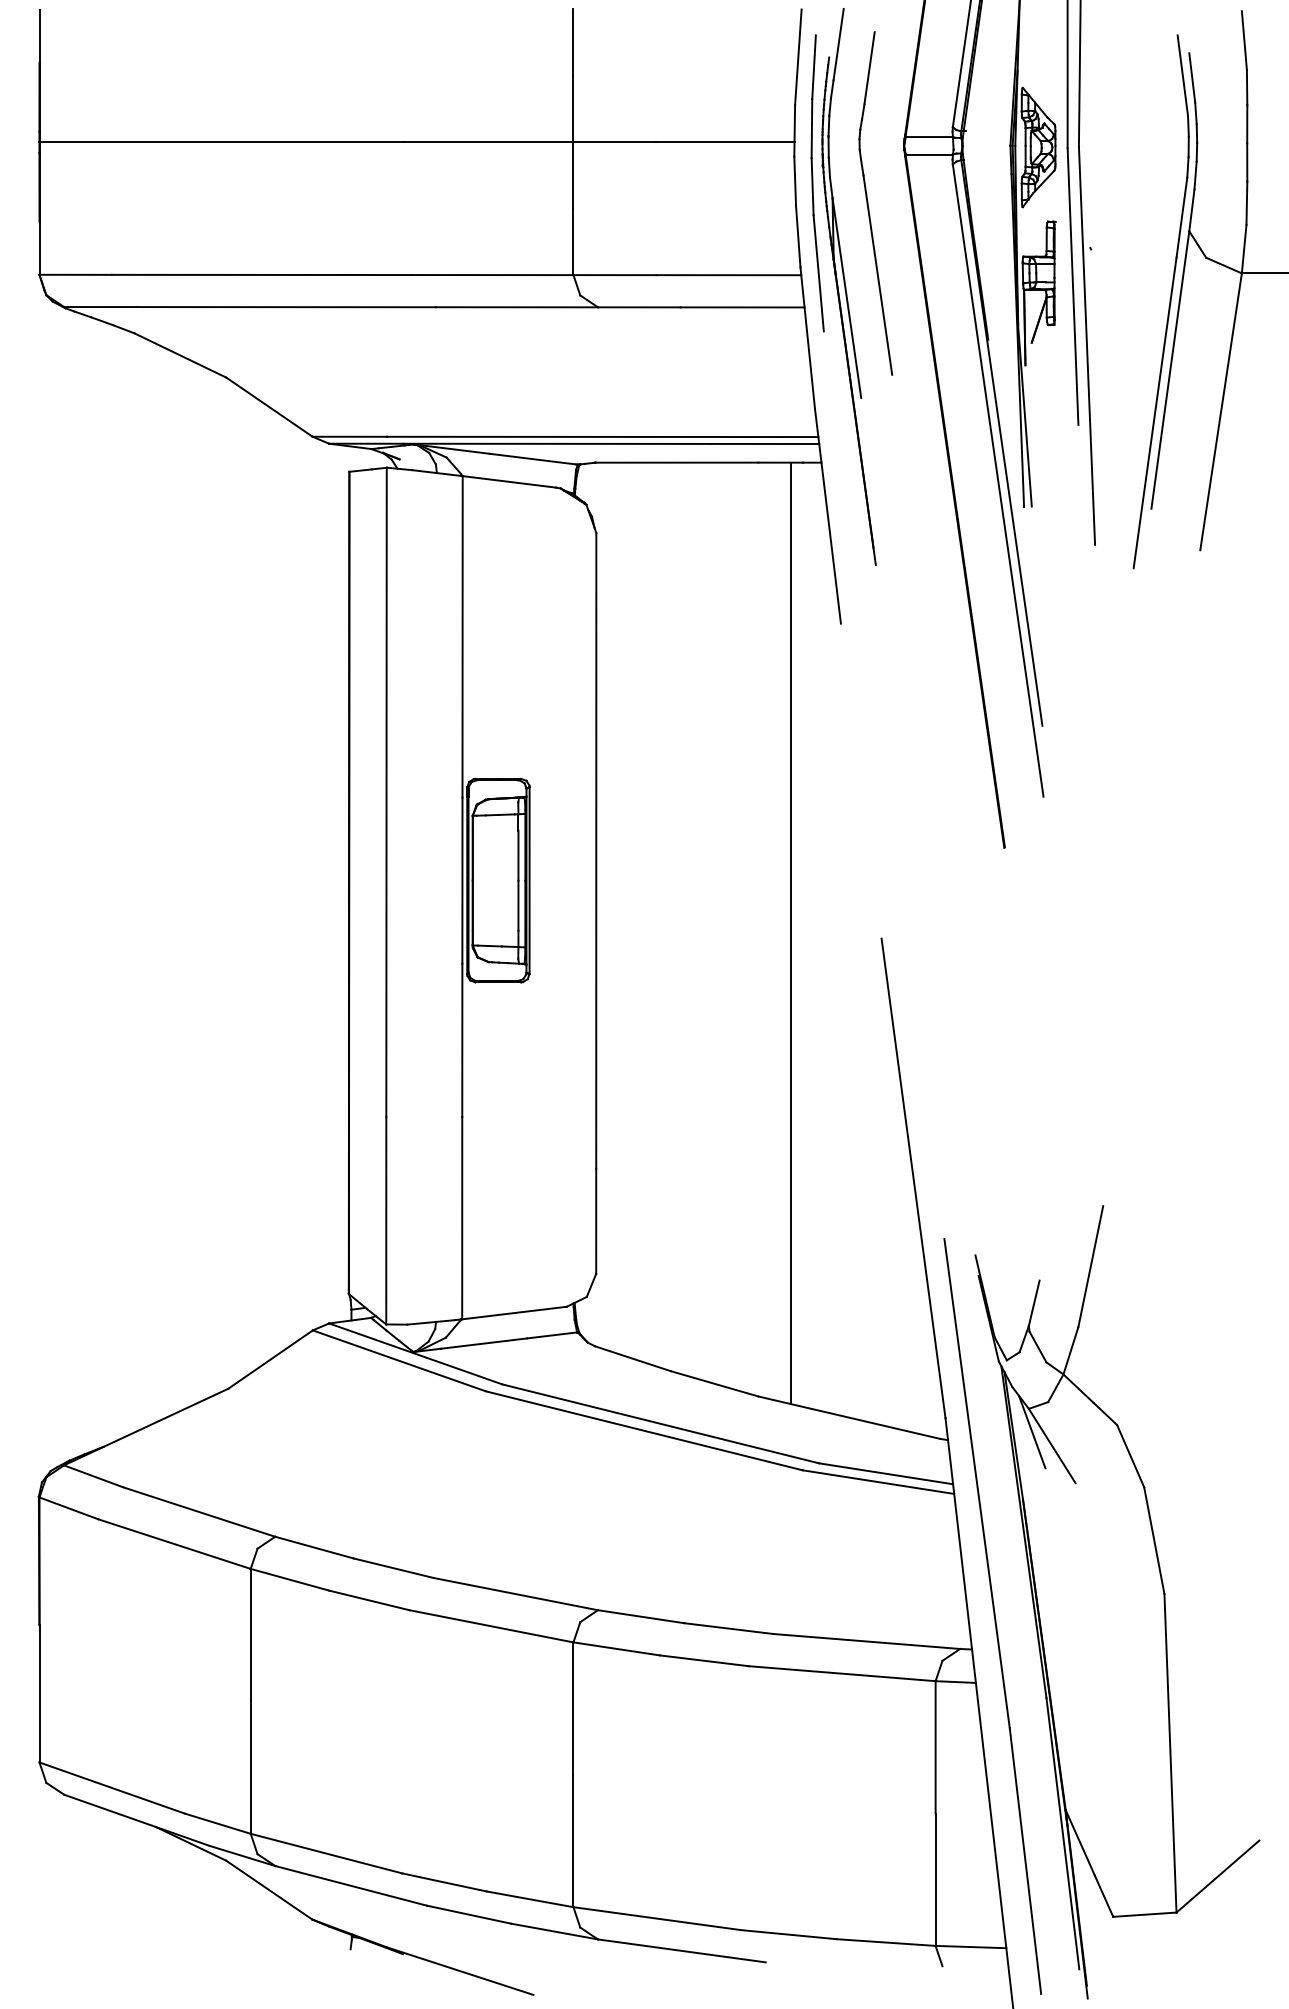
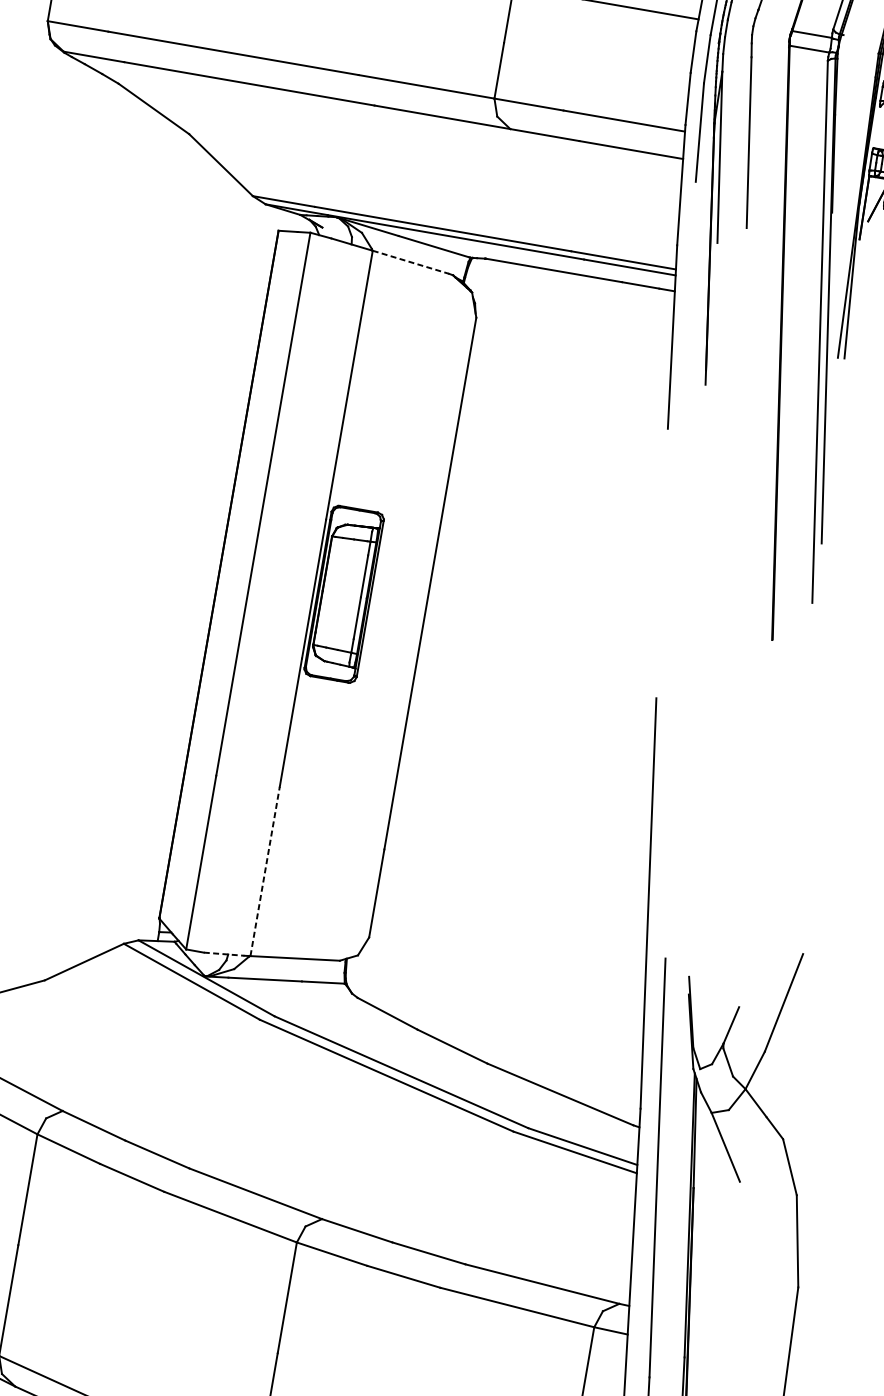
line: (509, 481) -> (411, 262), solid -> dashed
line: (790, 933) -> (580, 680), removed
line: (462, 1217) -> (265, 870), solid -> dashed
line: (431, 1322) -> (224, 954), solid -> dashed
line: (1032, 1431) -> (711, 1132), removed

